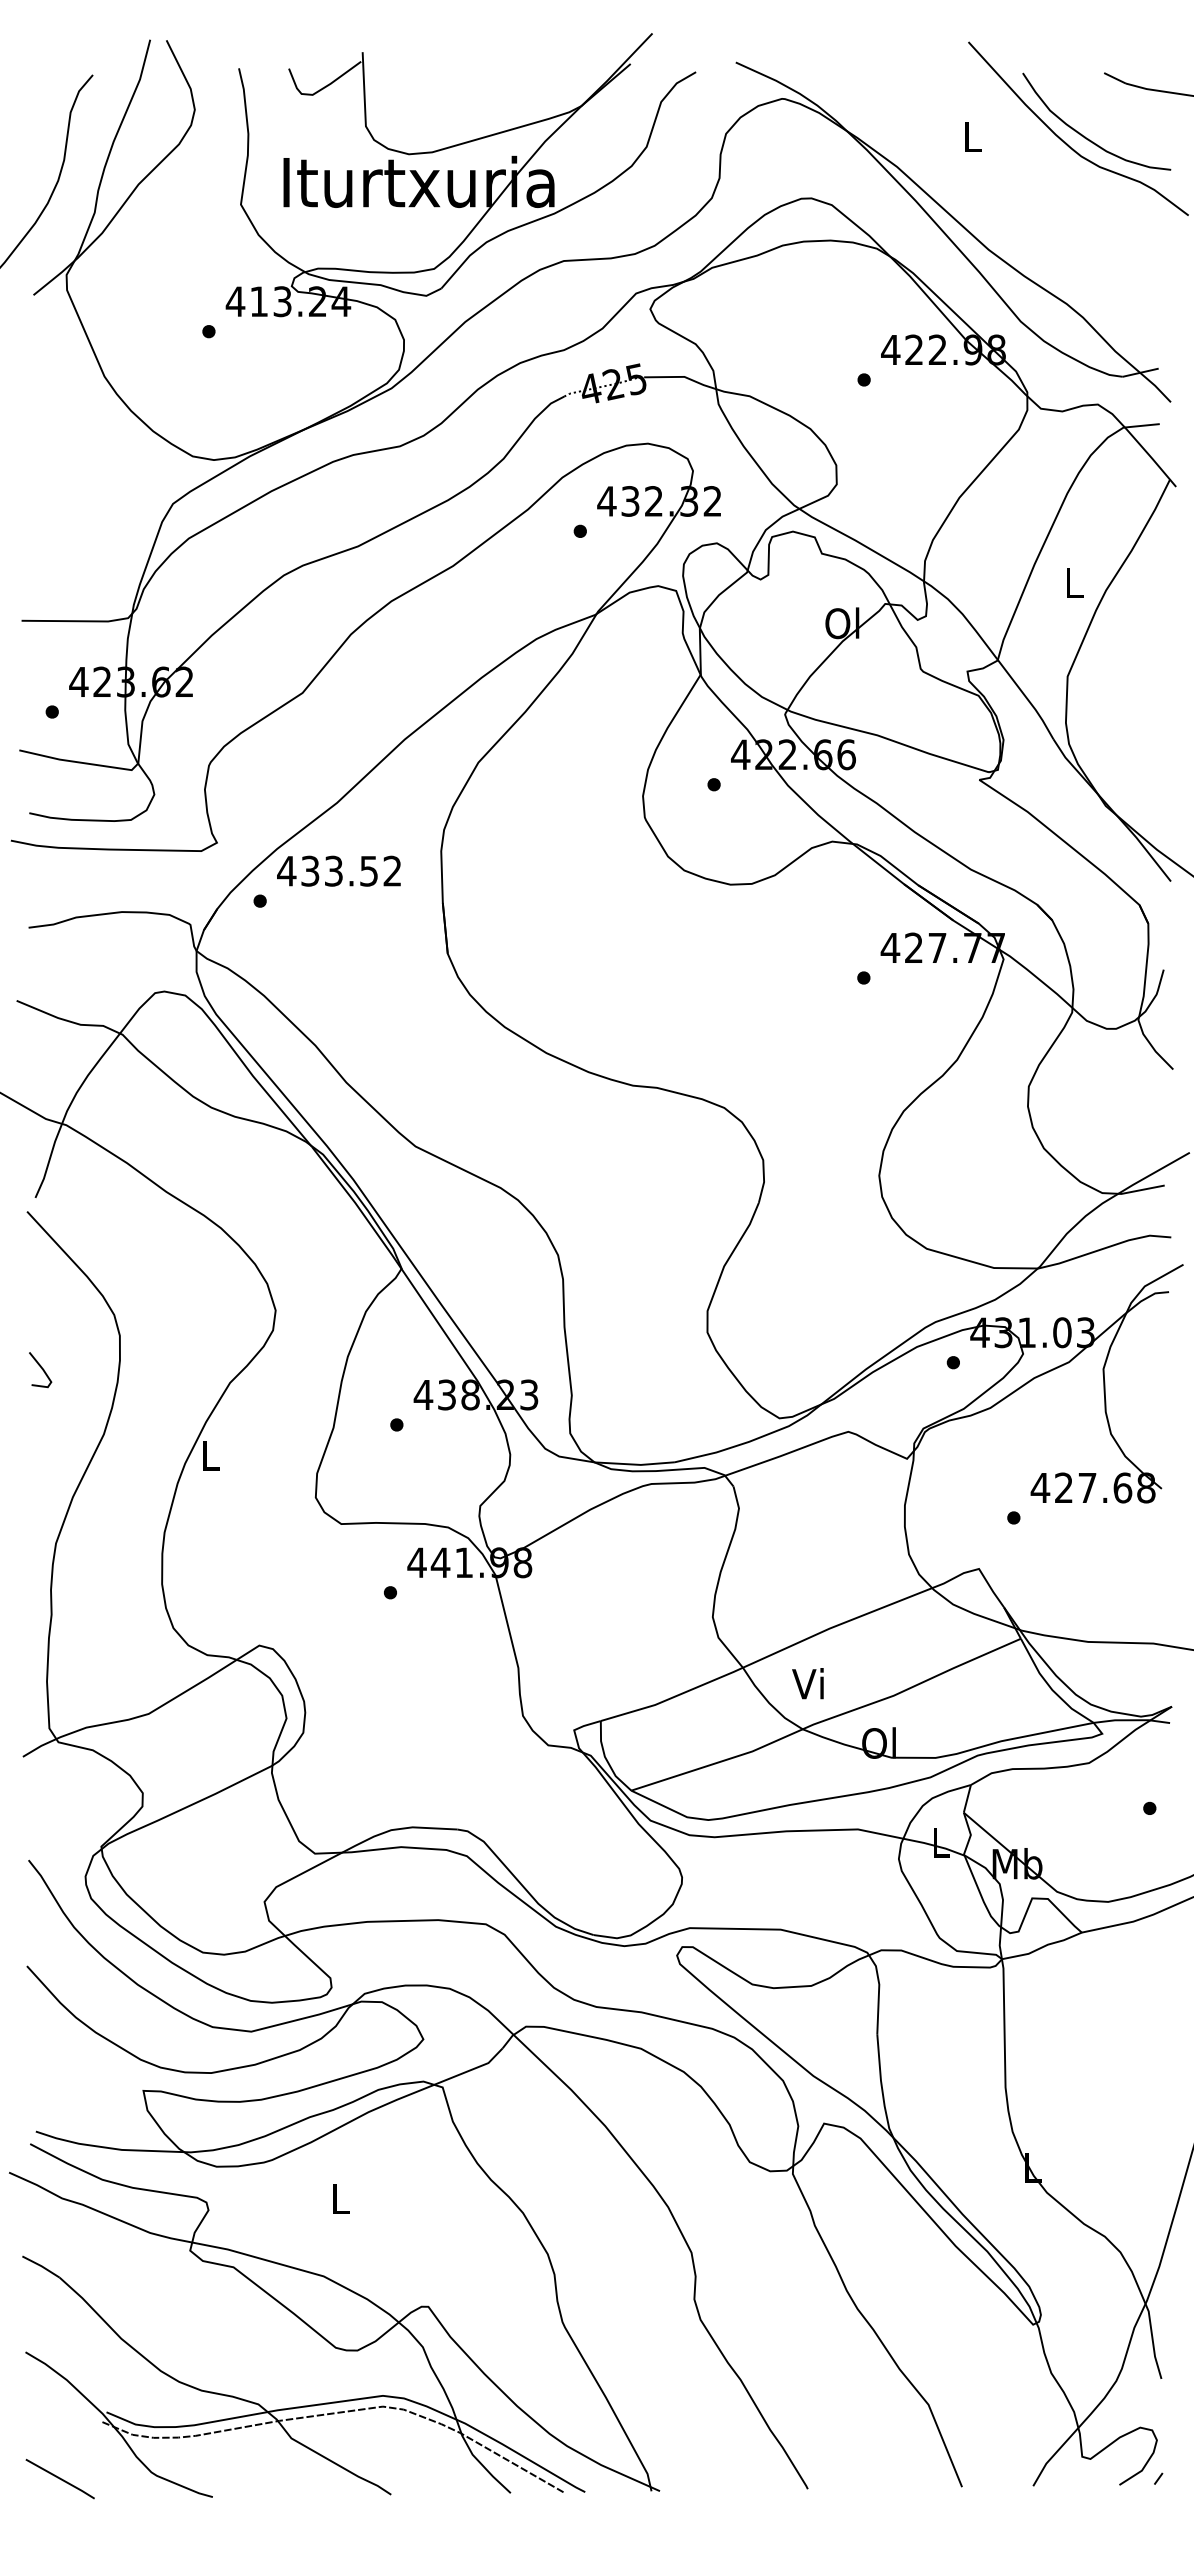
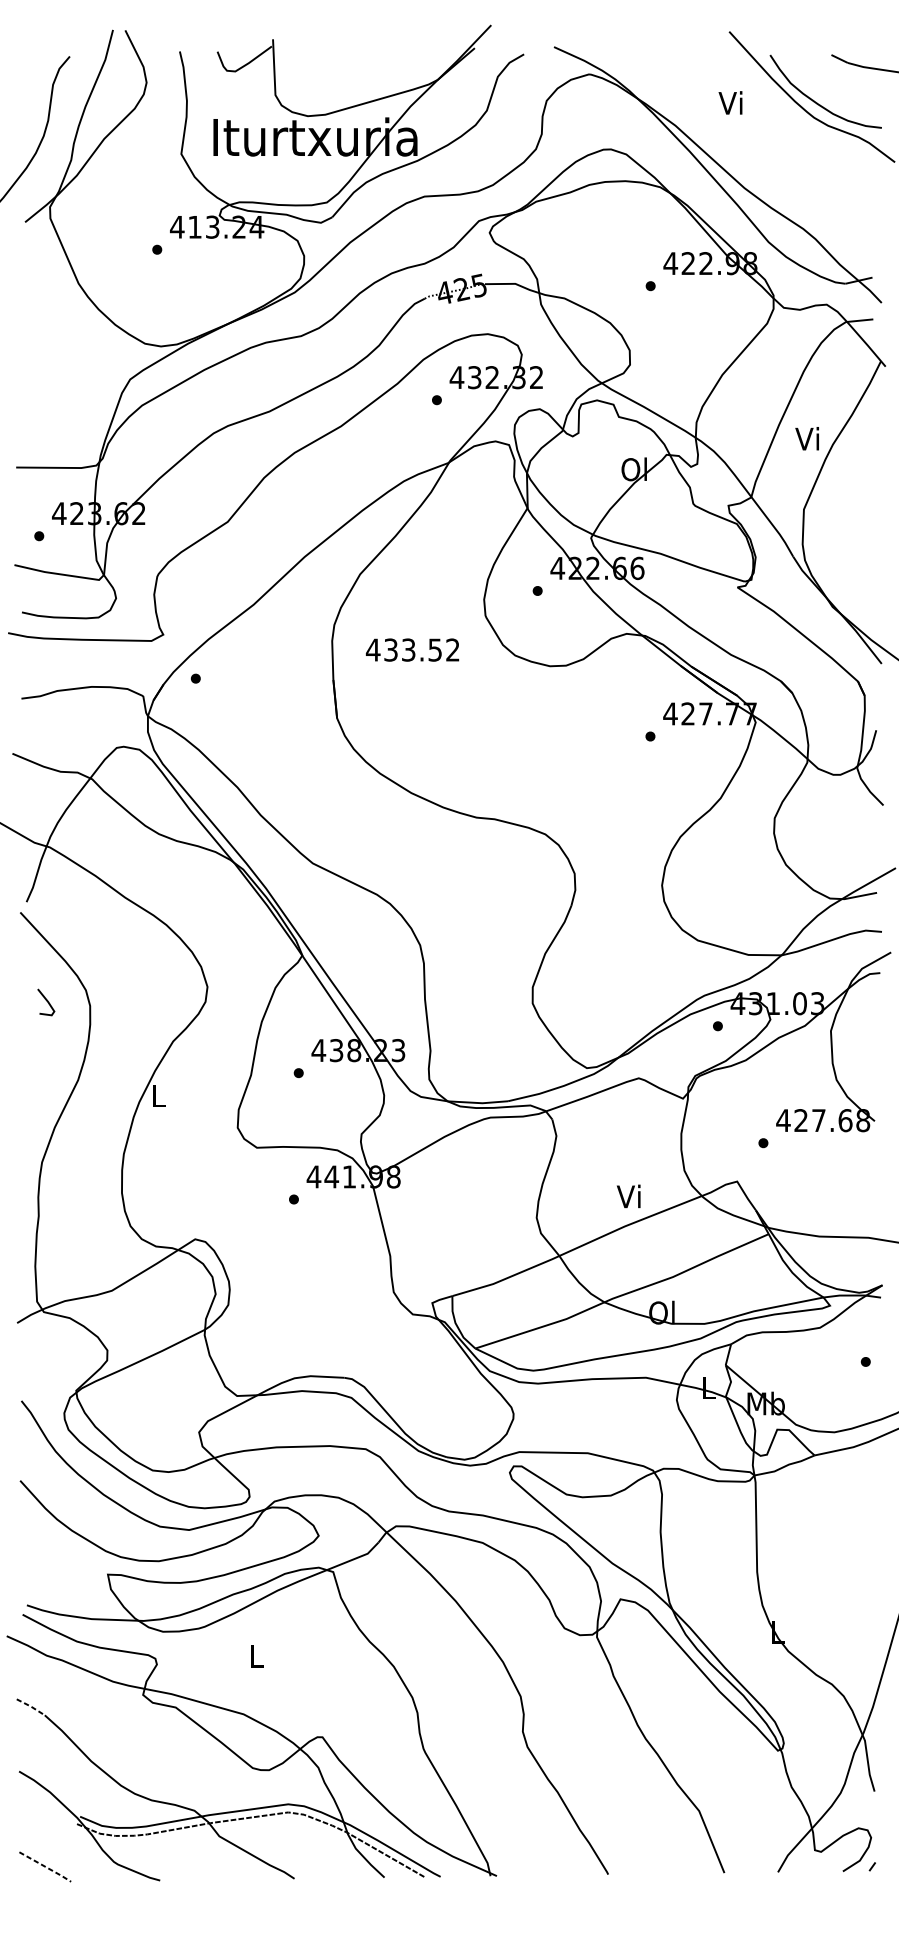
text: (969, 136) -> (730, 102), L -> Vi
text: (1071, 582) -> (806, 438), L -> Vi
text: (338, 870) -> (412, 649), moved
line: (41, 1369) -> (46, 1002), moved
text: (807, 1683) -> (628, 1196), moved
line: (41, 2266) -> (31, 1706), solid -> dashed
line: (61, 2479) -> (46, 1867), solid -> dashed

